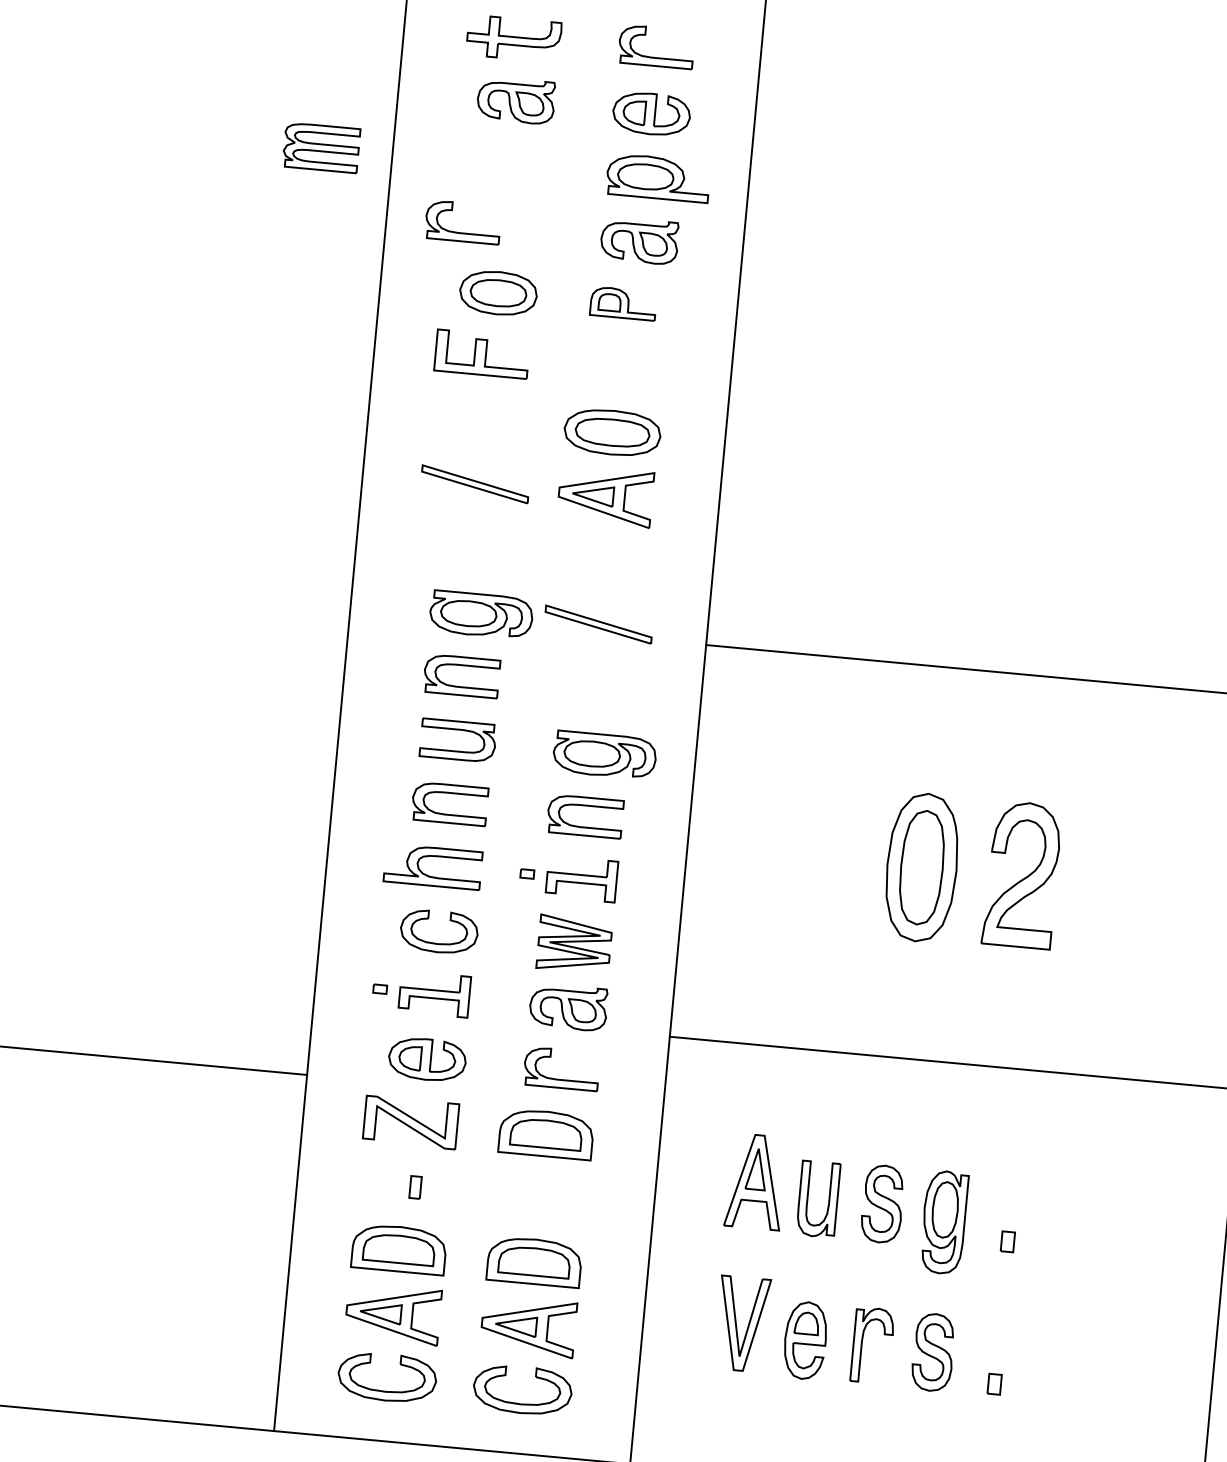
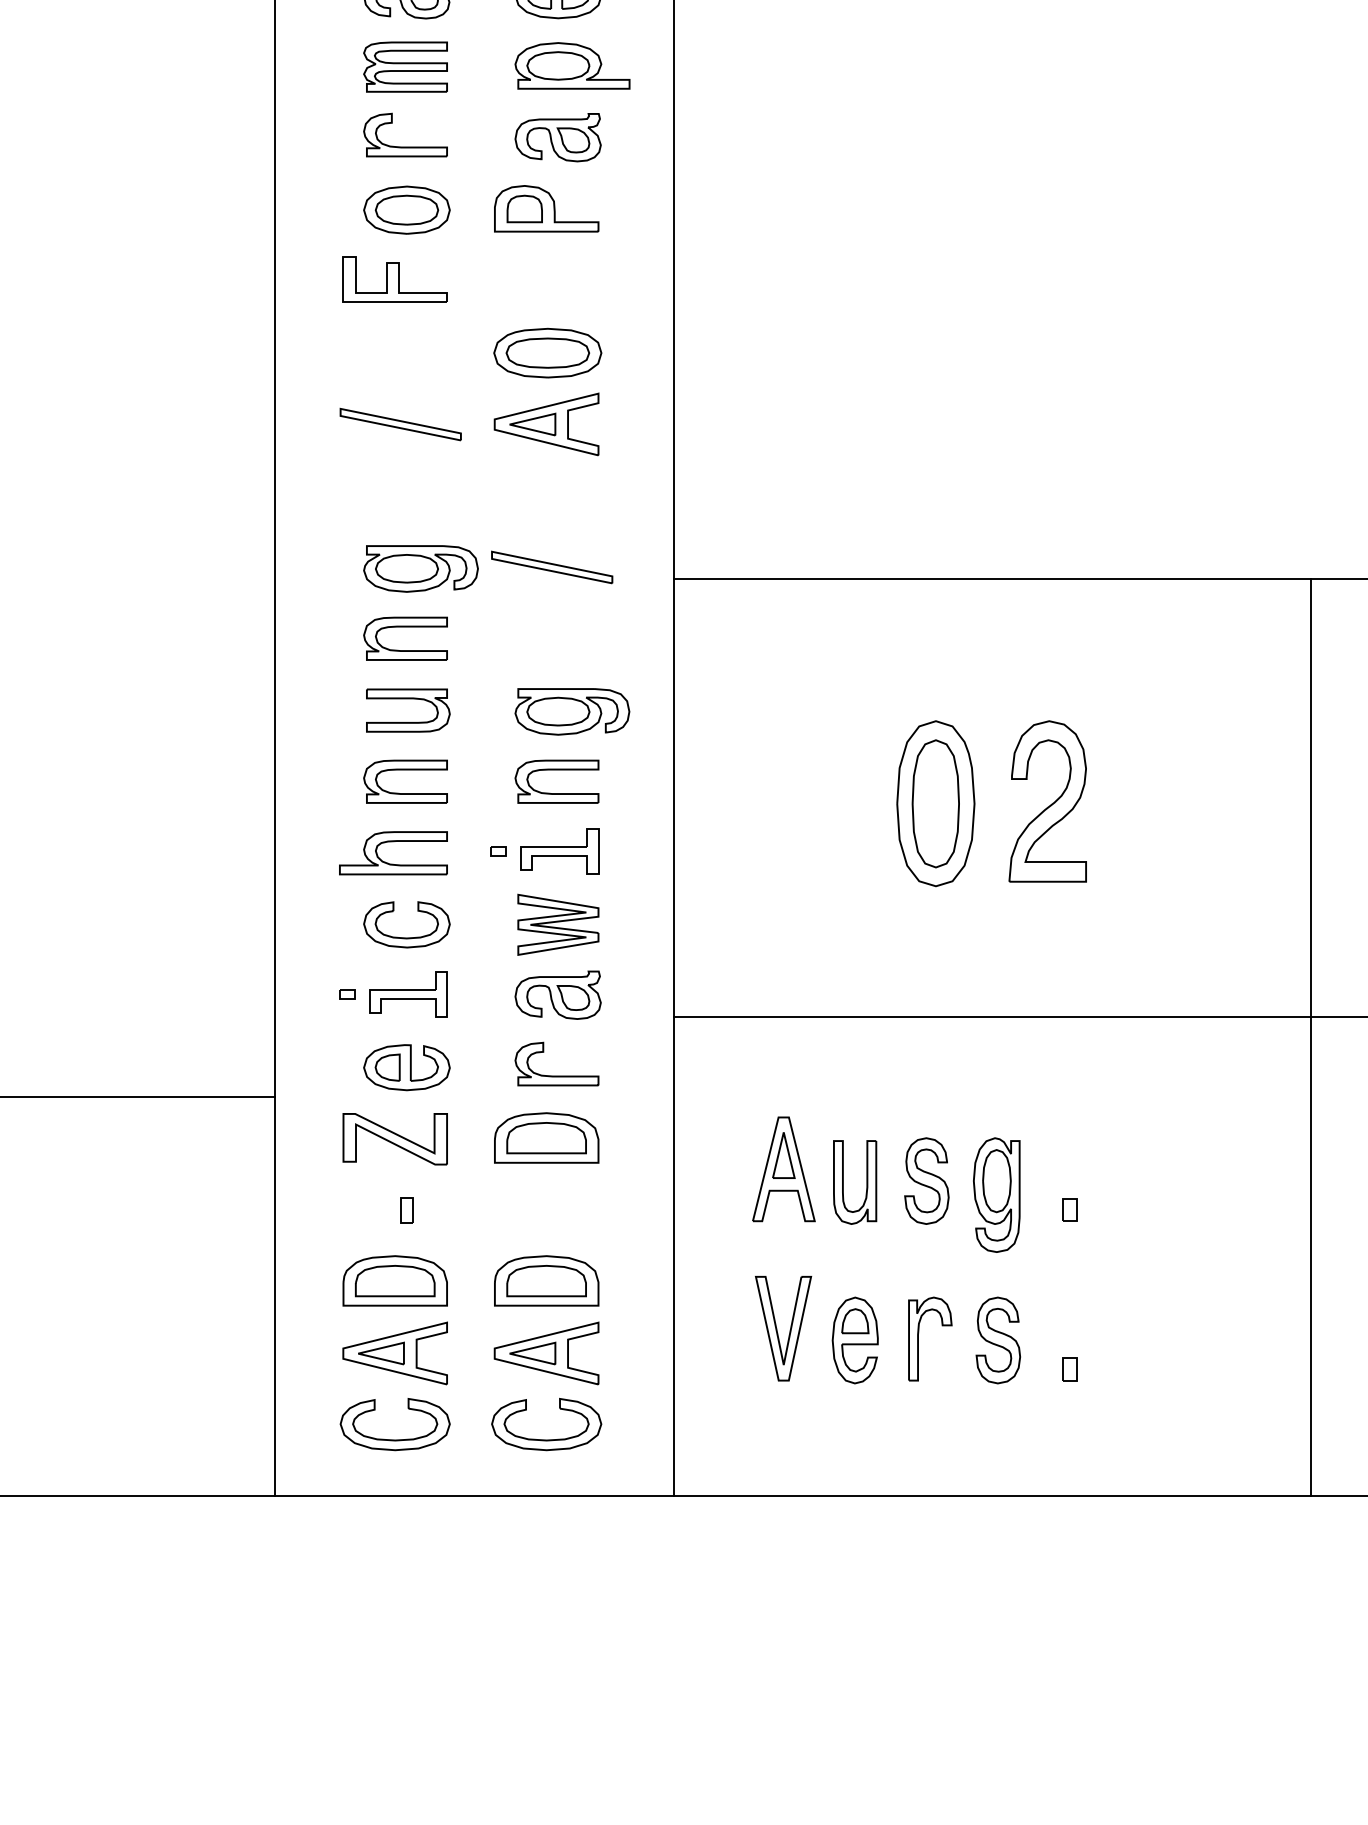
part: (321, 147) -> (405, 66), moved
part: (462, 232) -> (405, 146), moved
part: (623, 303) -> (546, 208), size x1.43

